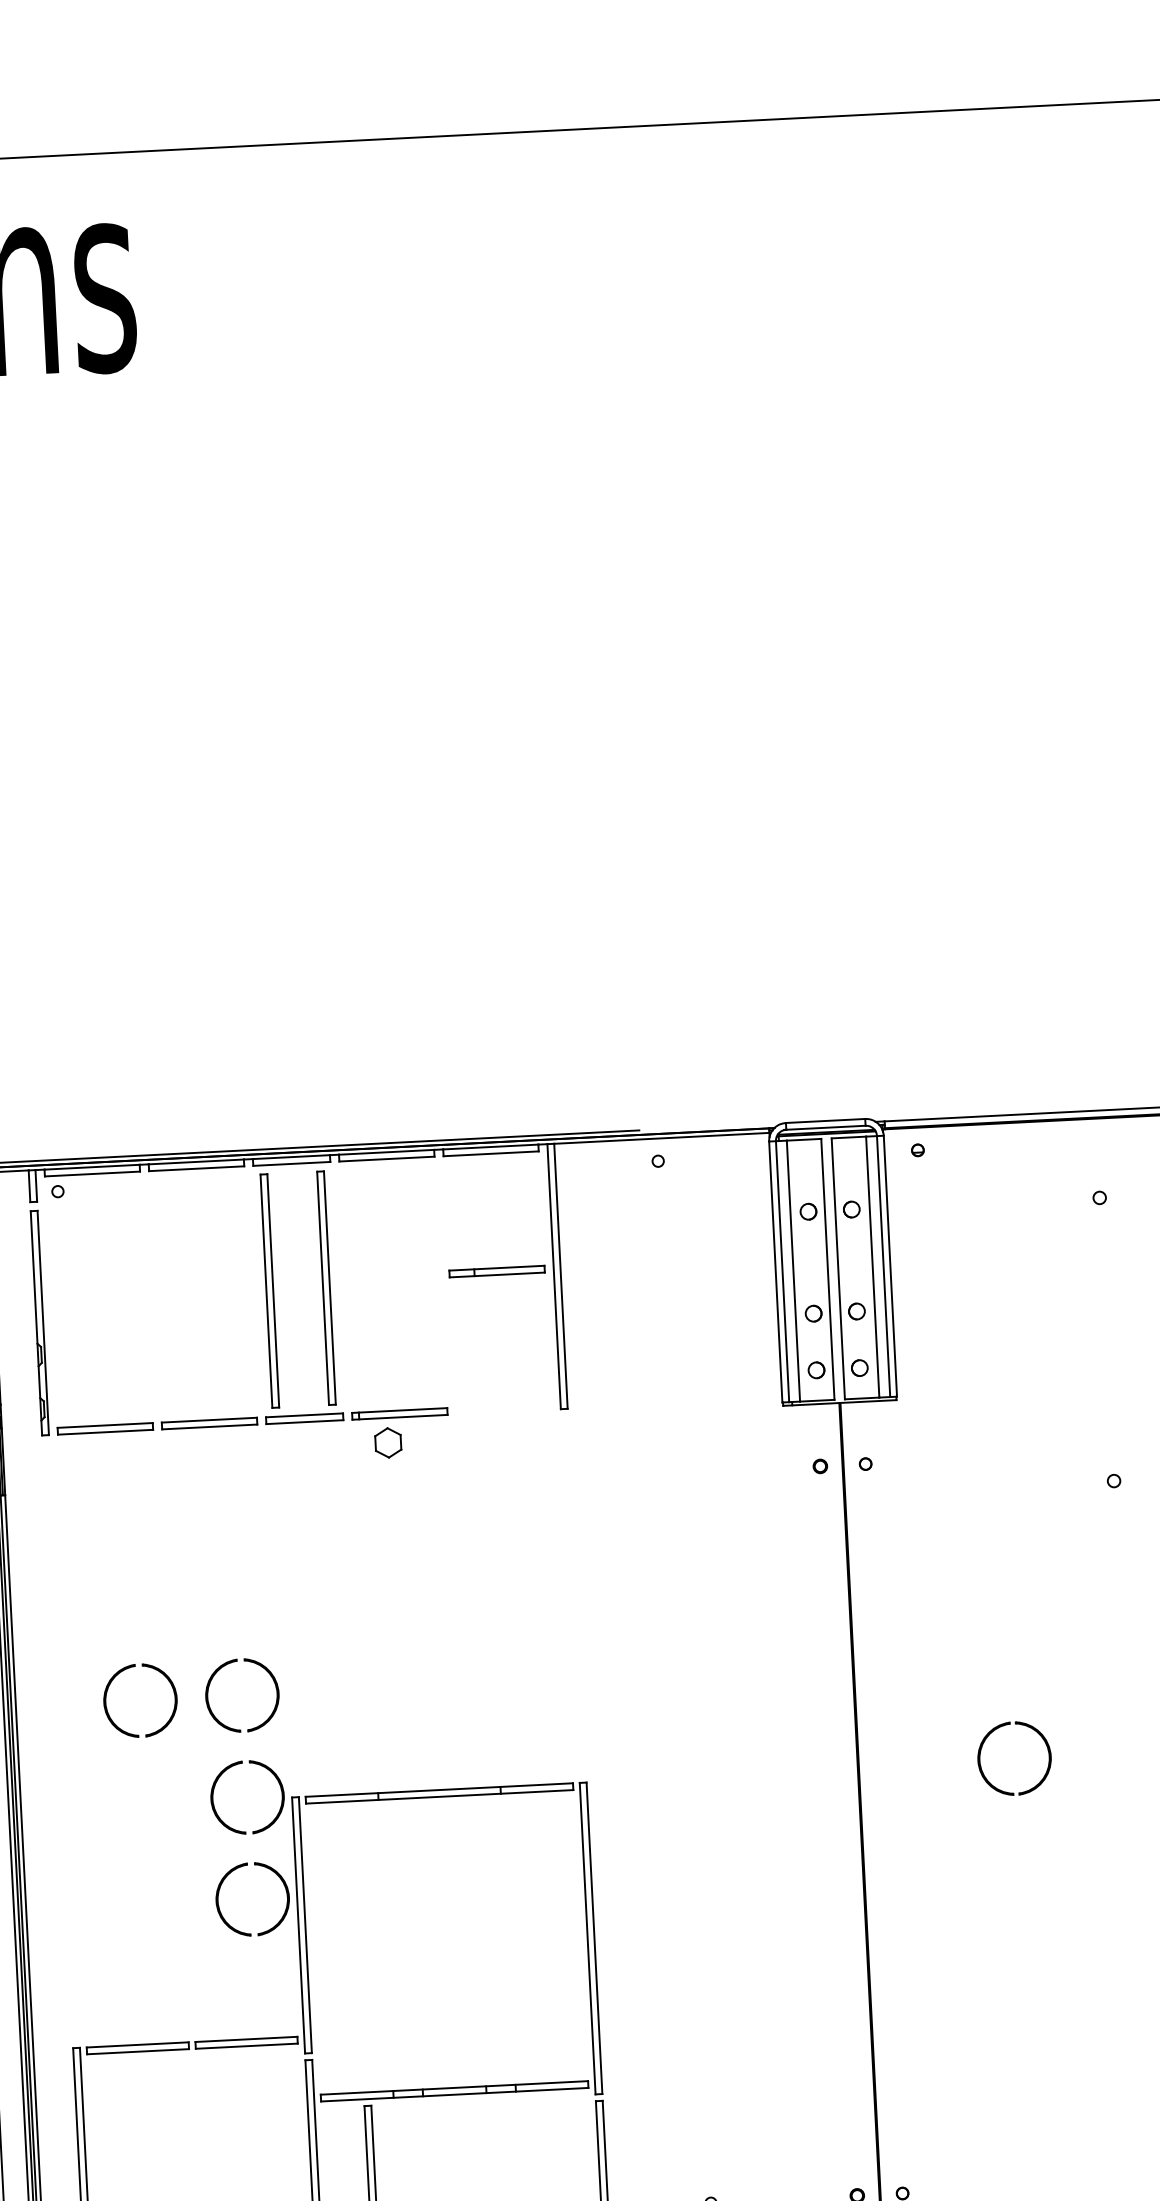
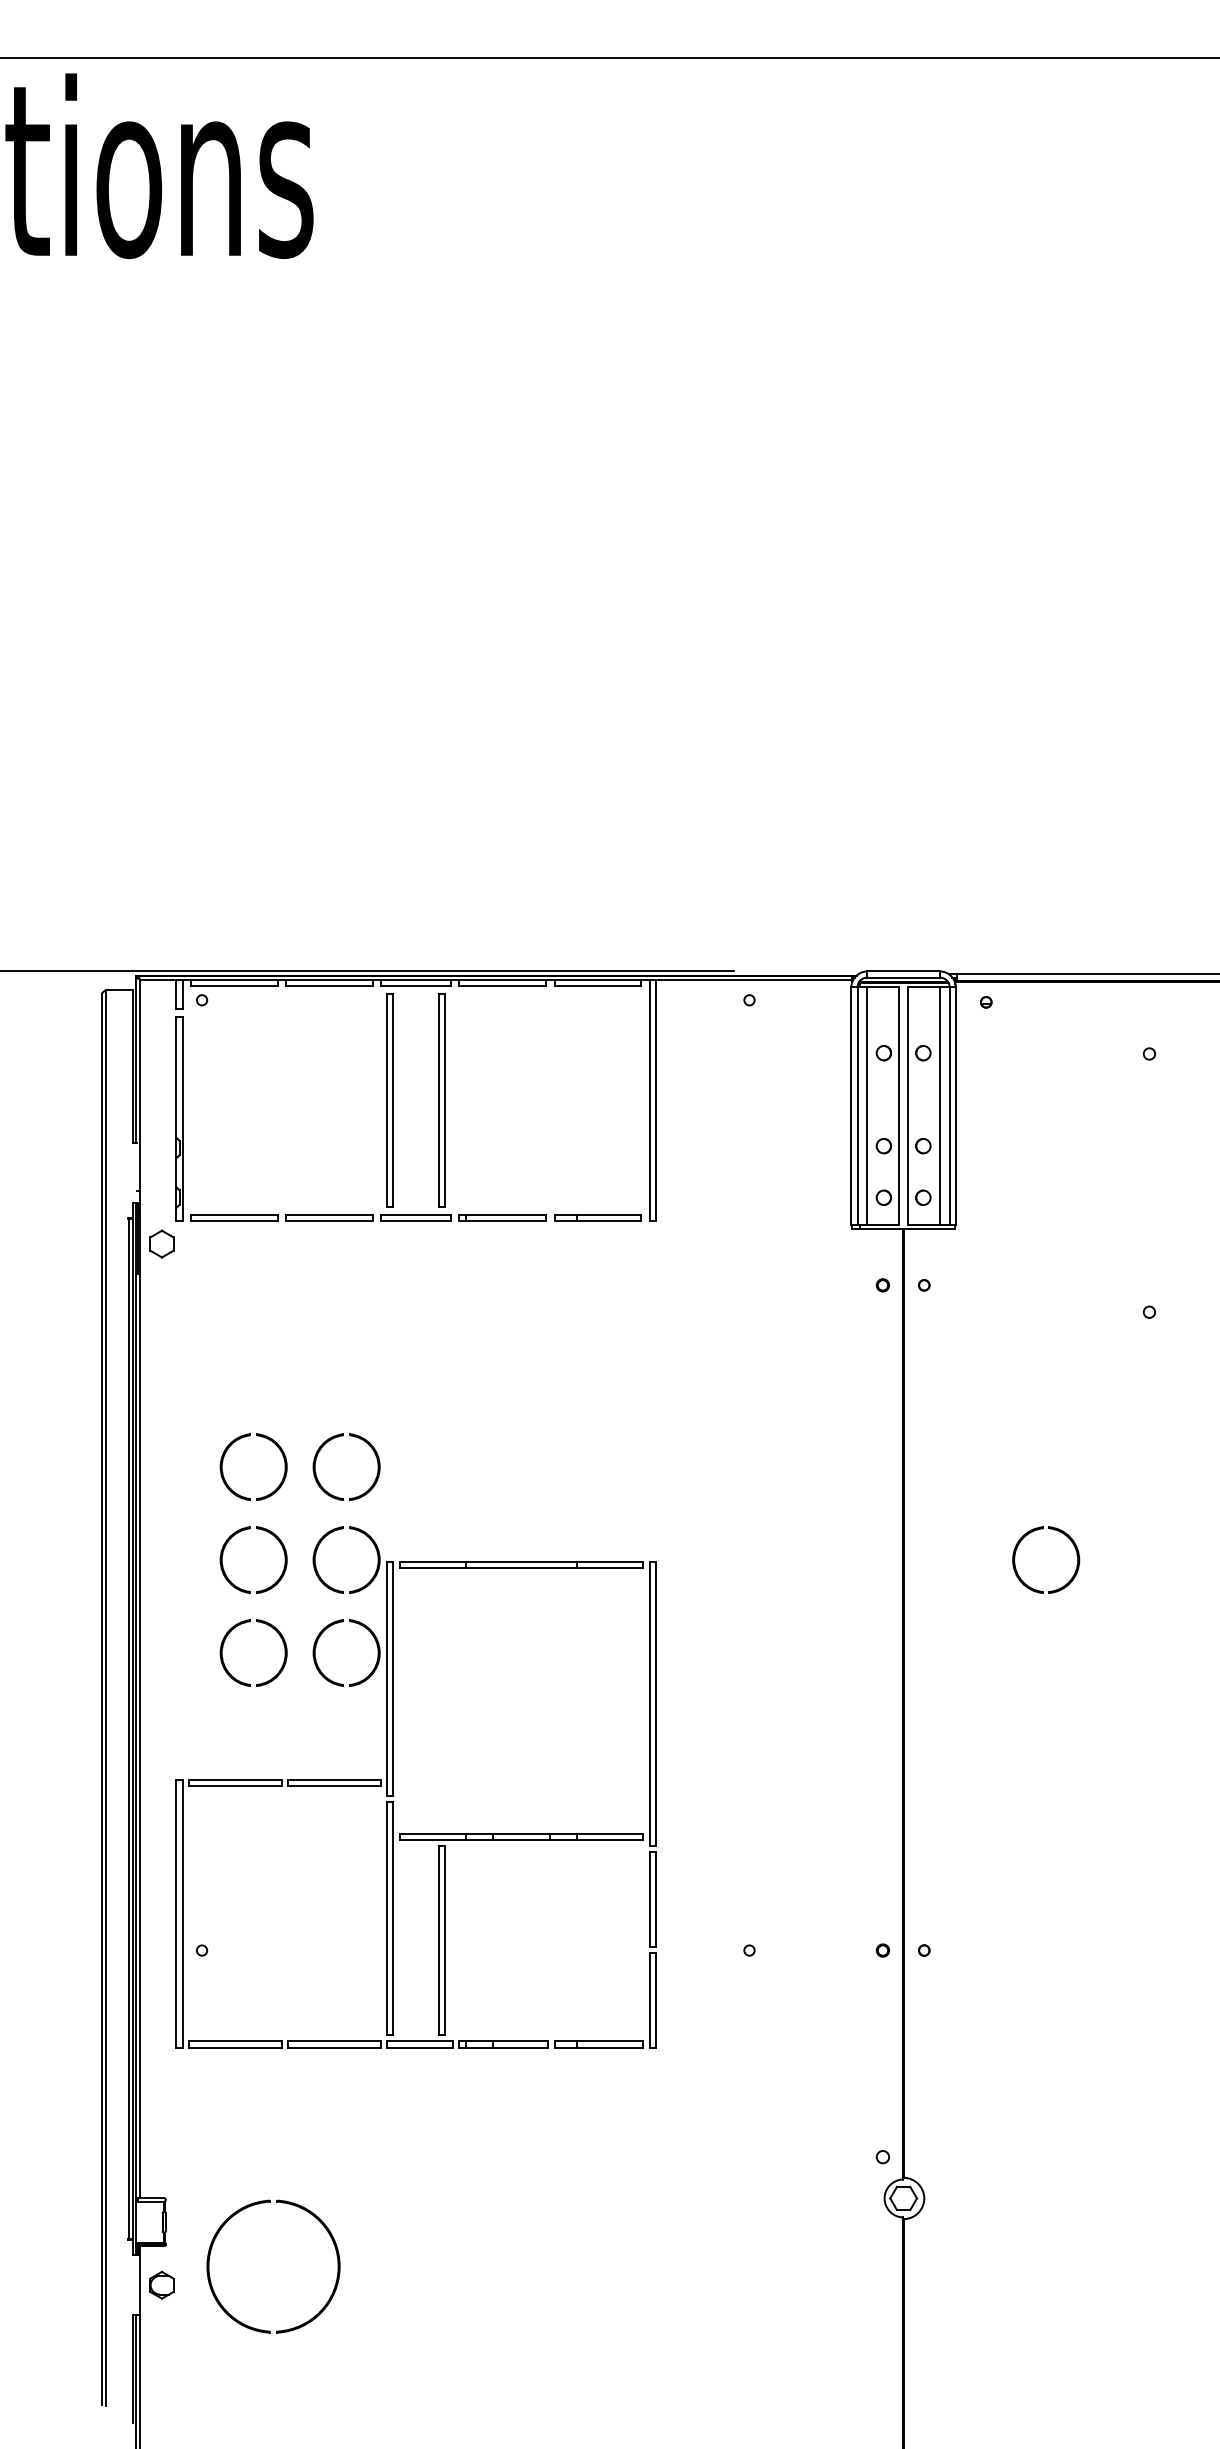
part: (496, 1270) -> (597, 1217), moved
part: (387, 1442) -> (161, 1243), moved
part: (129, 1773) -> (240, 1532), added
part: (132, 1876) -> (238, 1626), added

